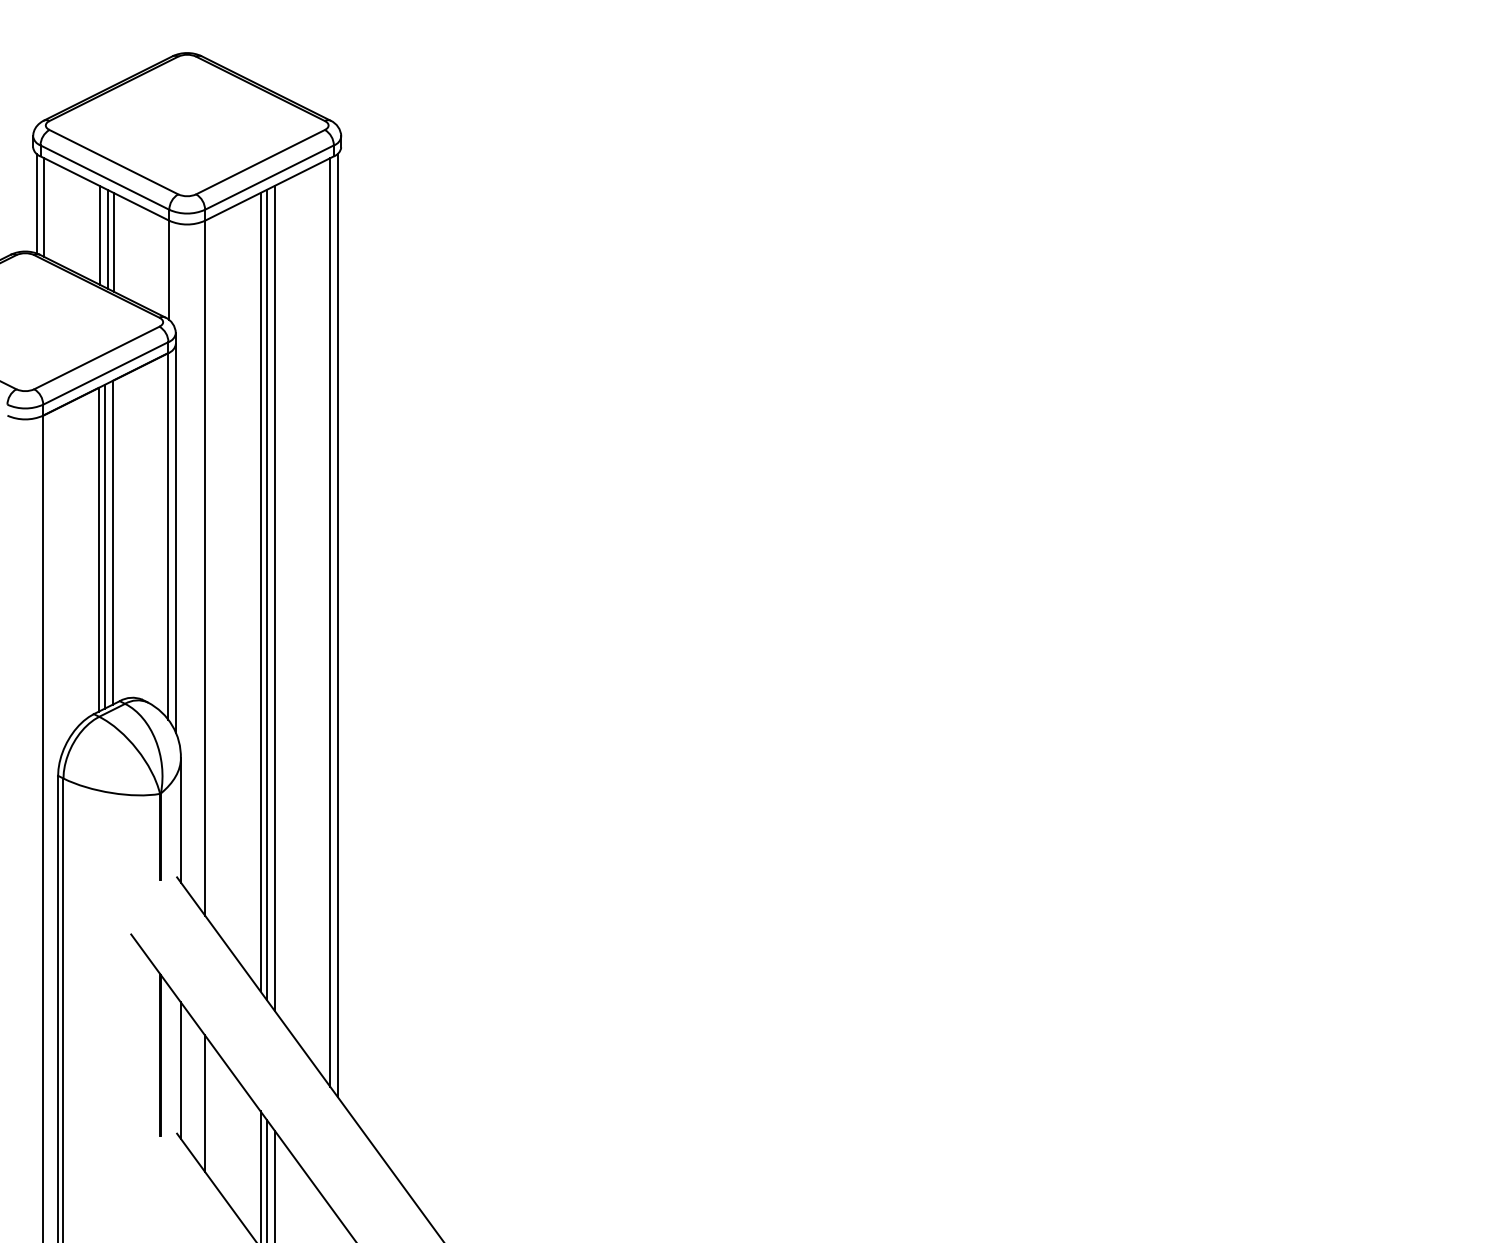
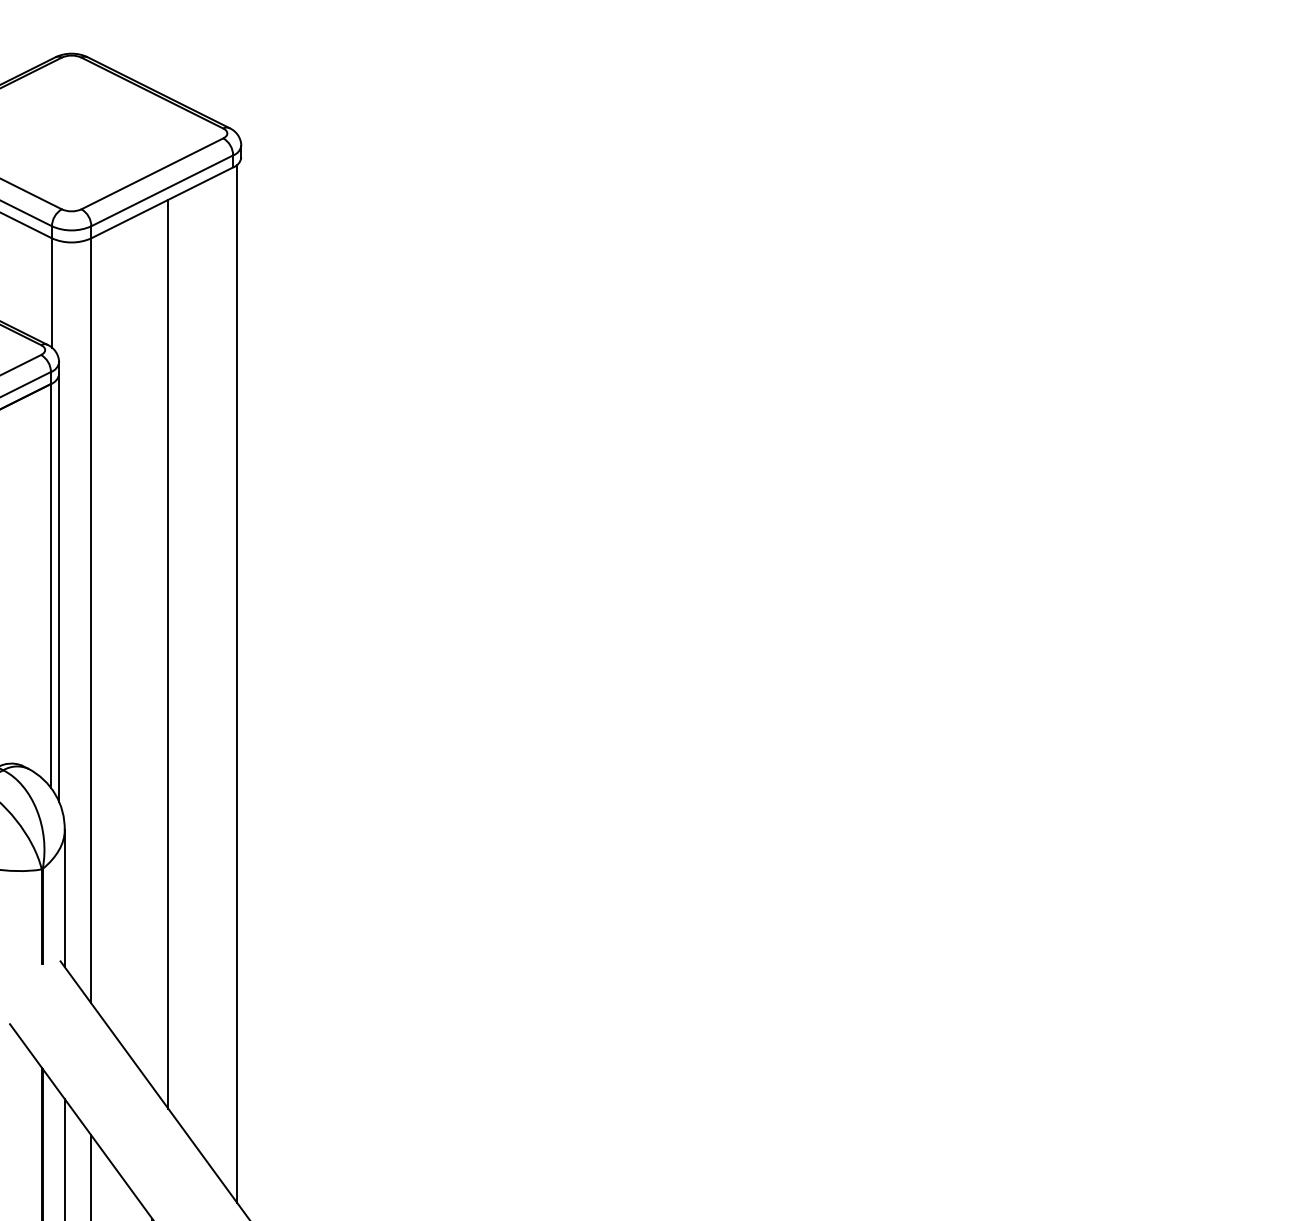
line: (260, 592) -> (152, 647), removed
line: (266, 594) -> (158, 649), removed
line: (330, 622) -> (229, 680), removed

